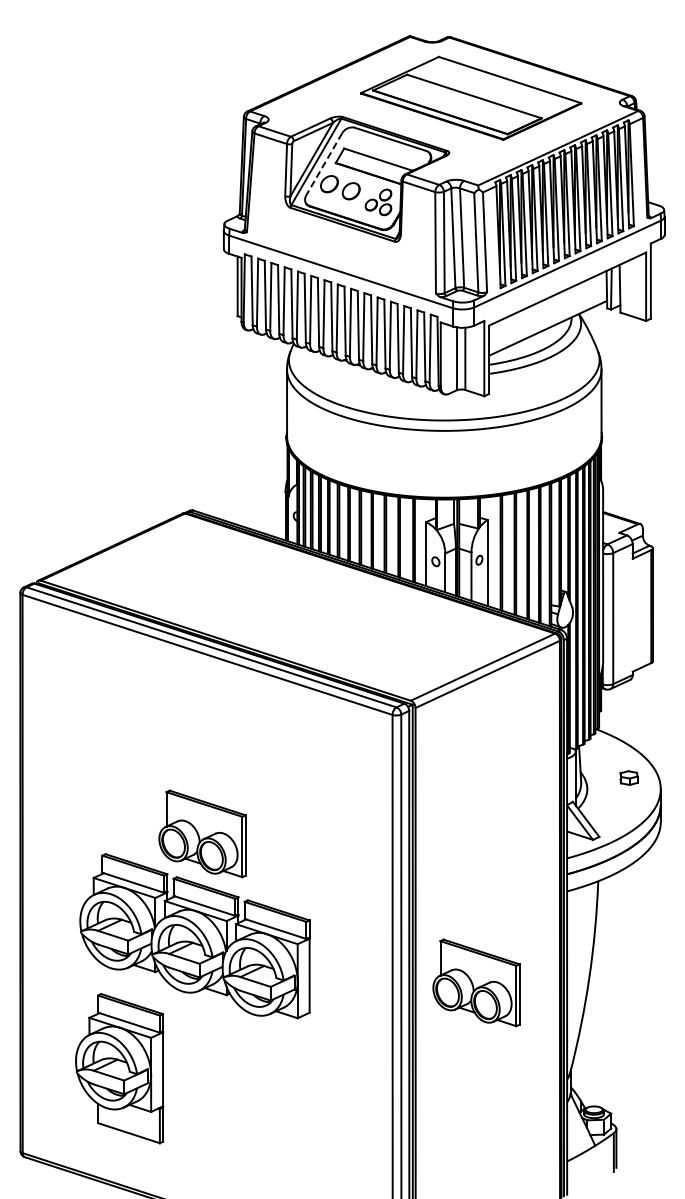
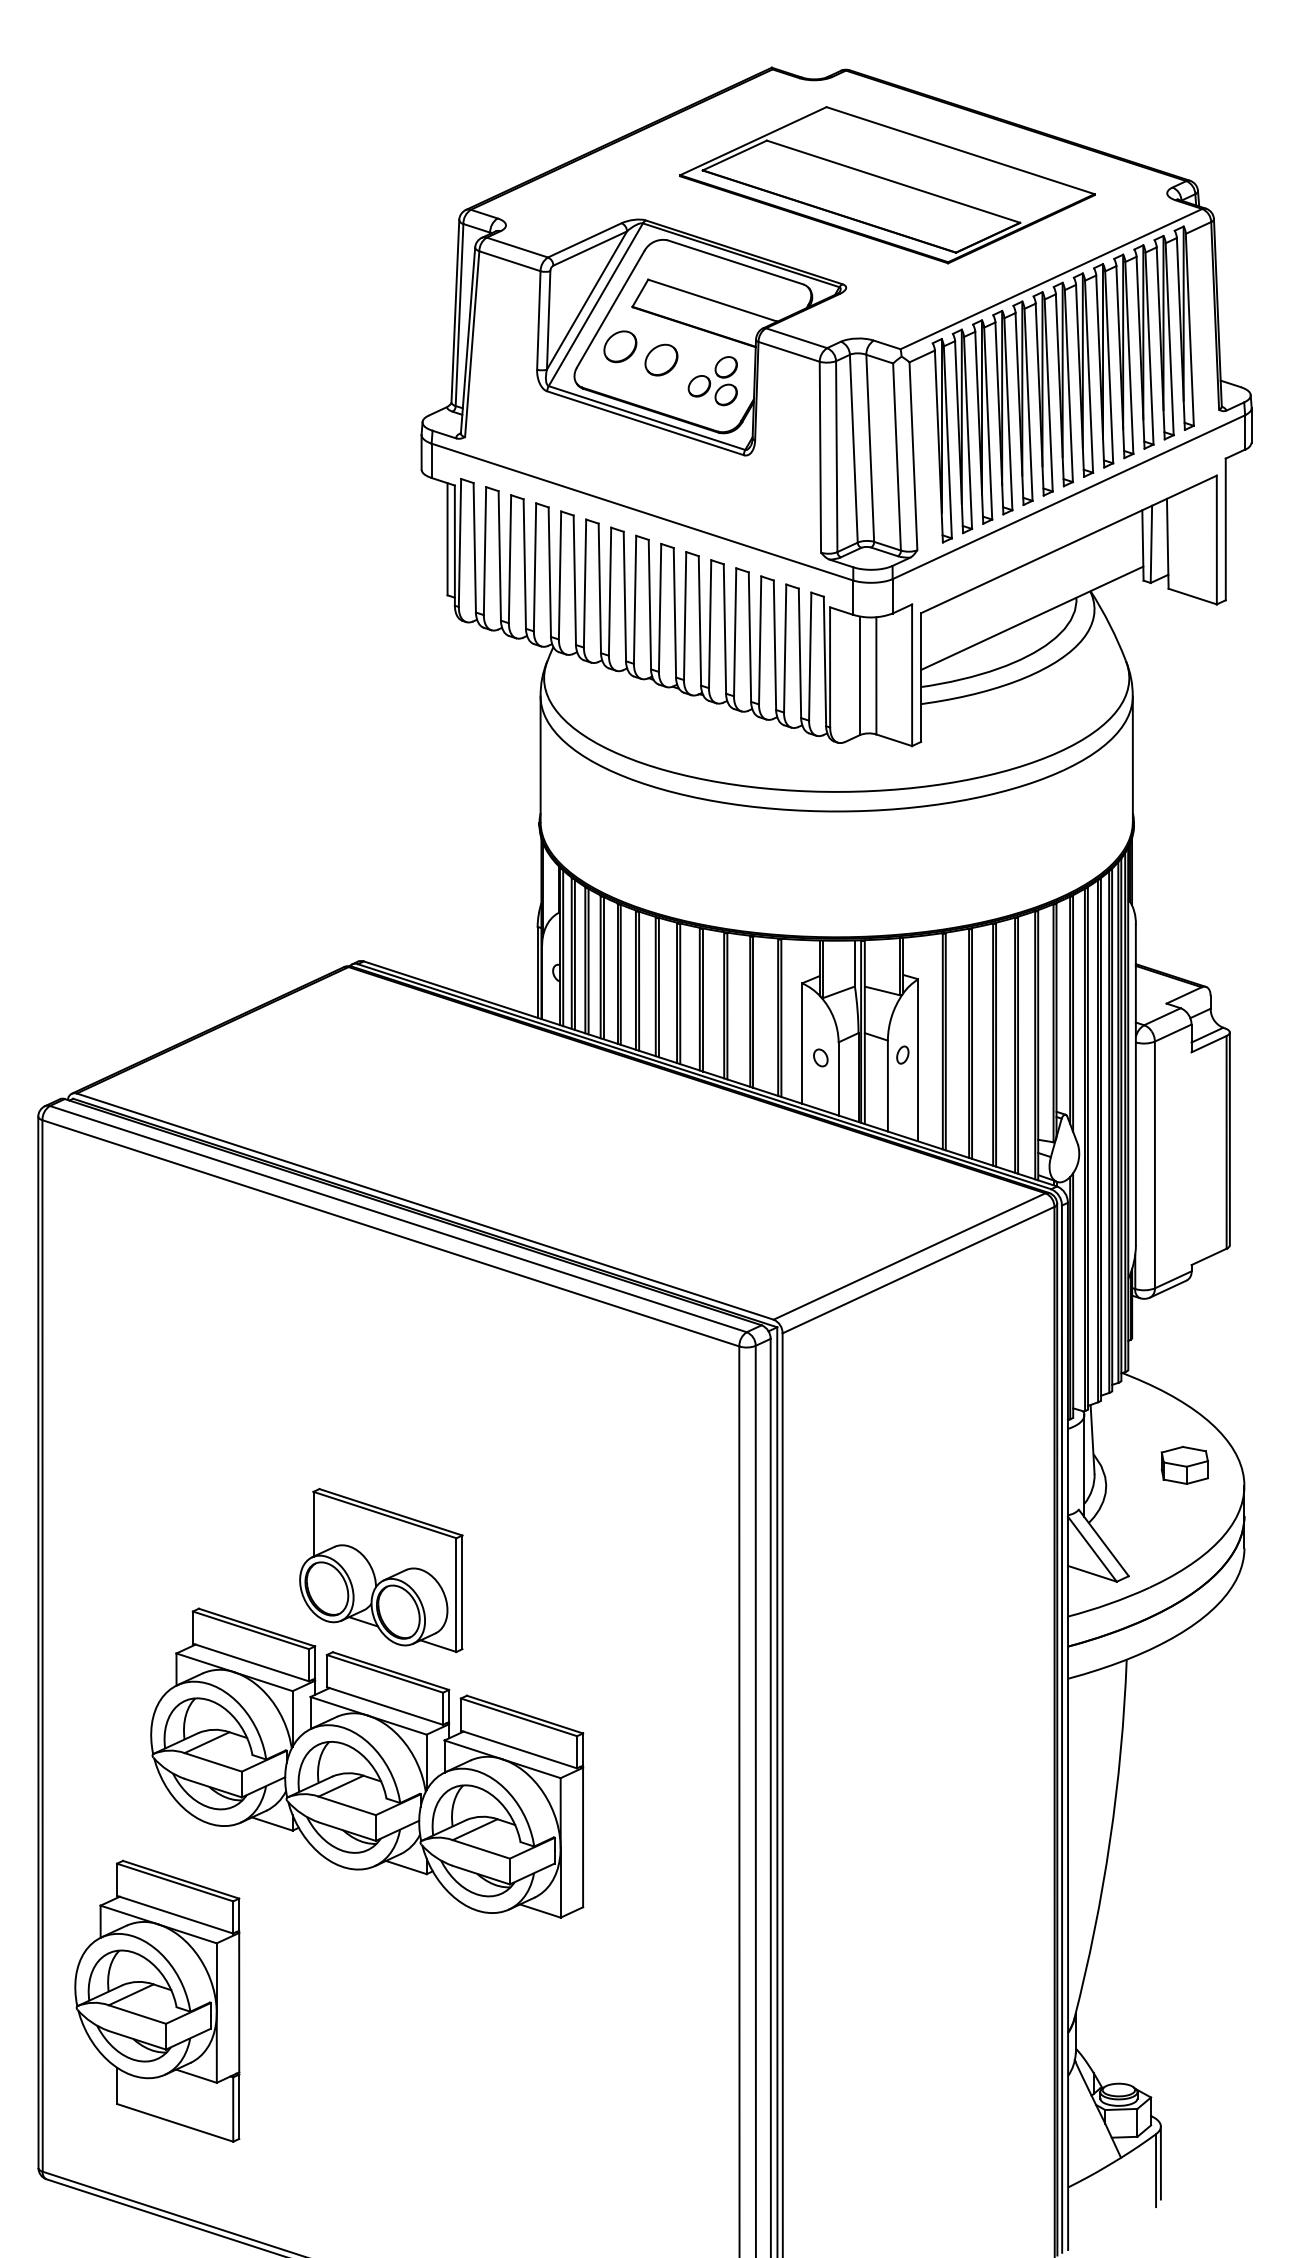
line: (324, 164) -> (611, 309), dashed -> solid
part: (628, 777) -> (1183, 1464), size x1.43
part: (476, 982) -> (897, 1850), removed
part: (119, 1068) -> (157, 2001), moved

